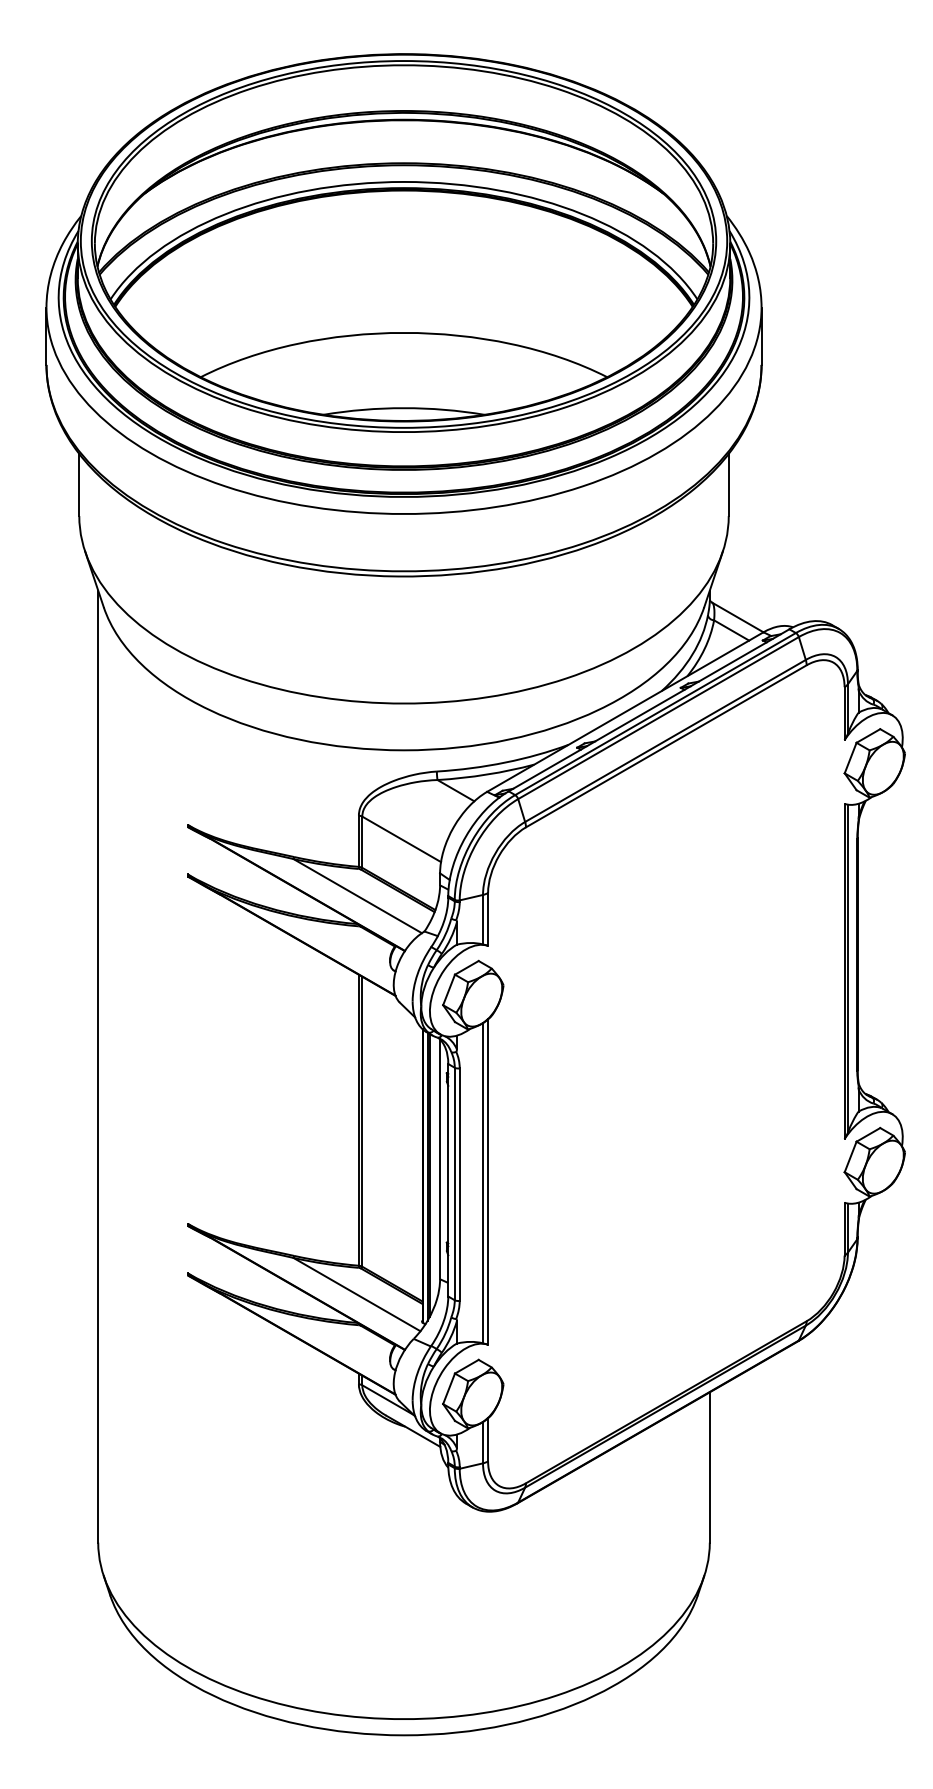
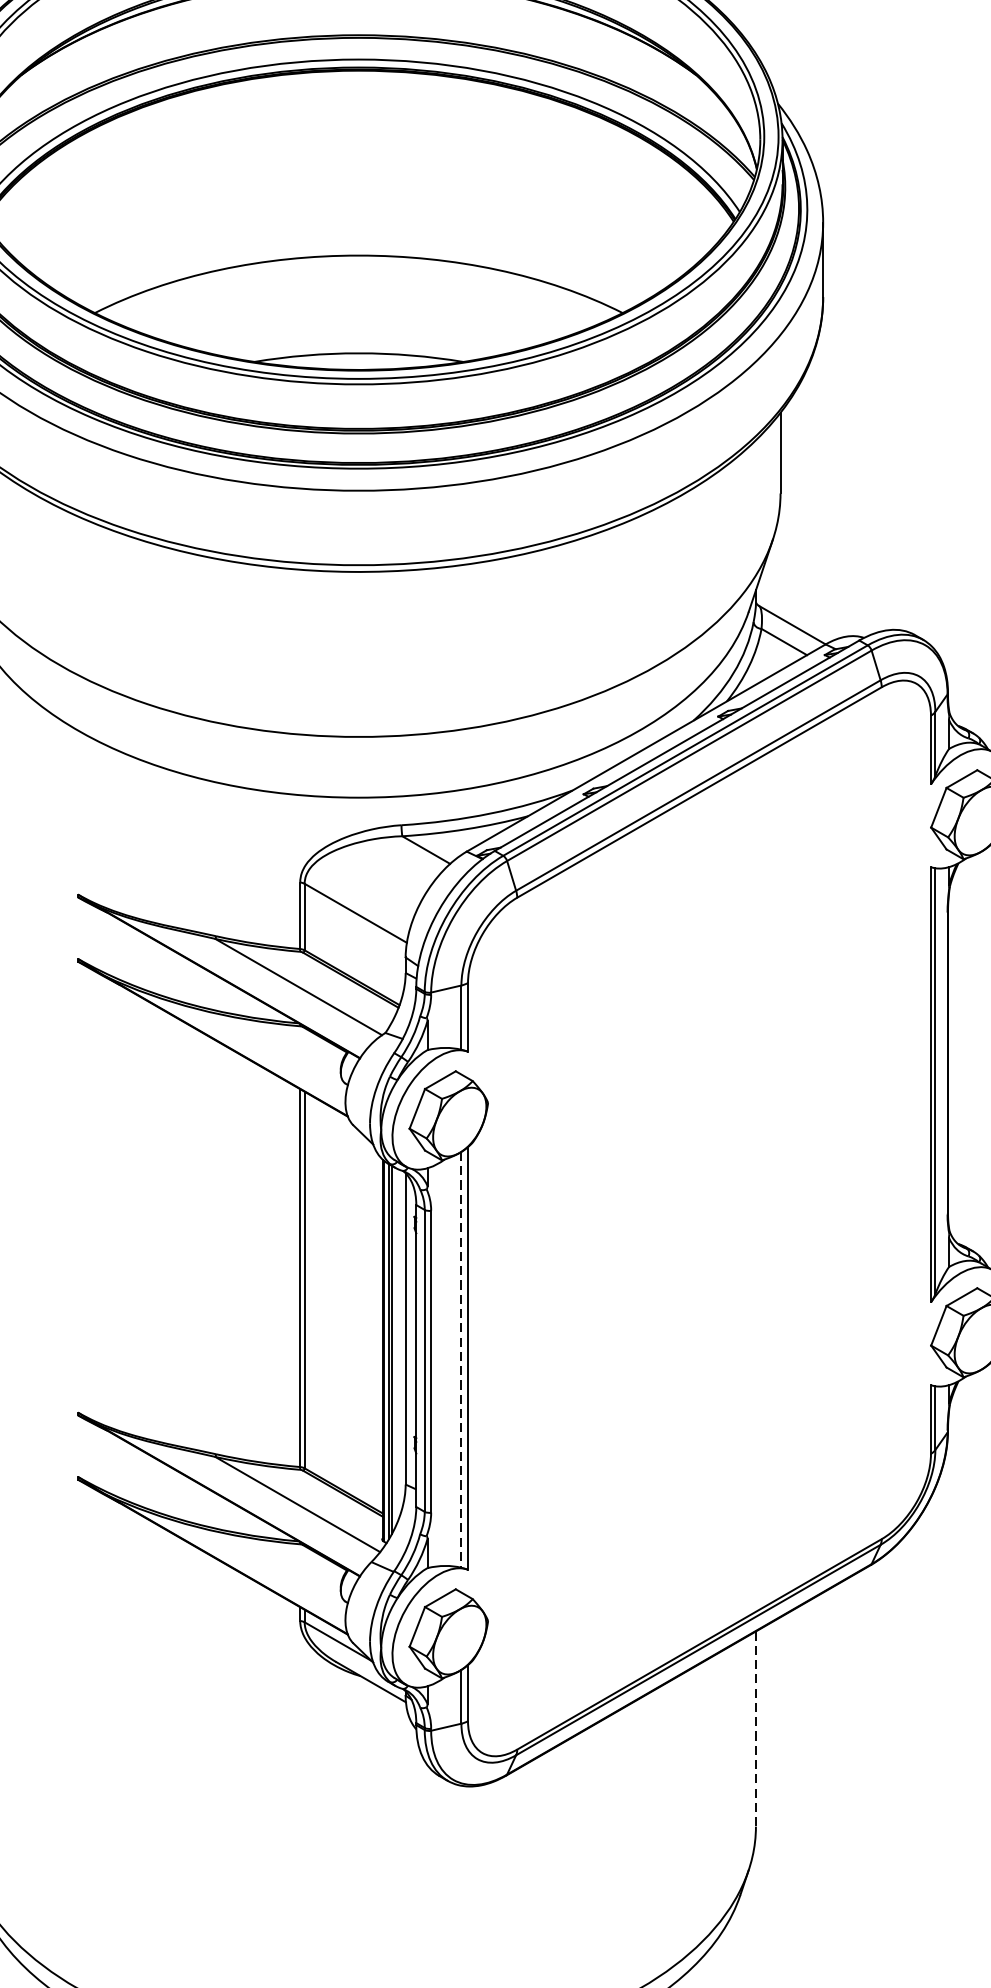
line: (483, 1183) -> (462, 1360), solid -> dashed
line: (709, 1467) -> (755, 1729), solid -> dashed

